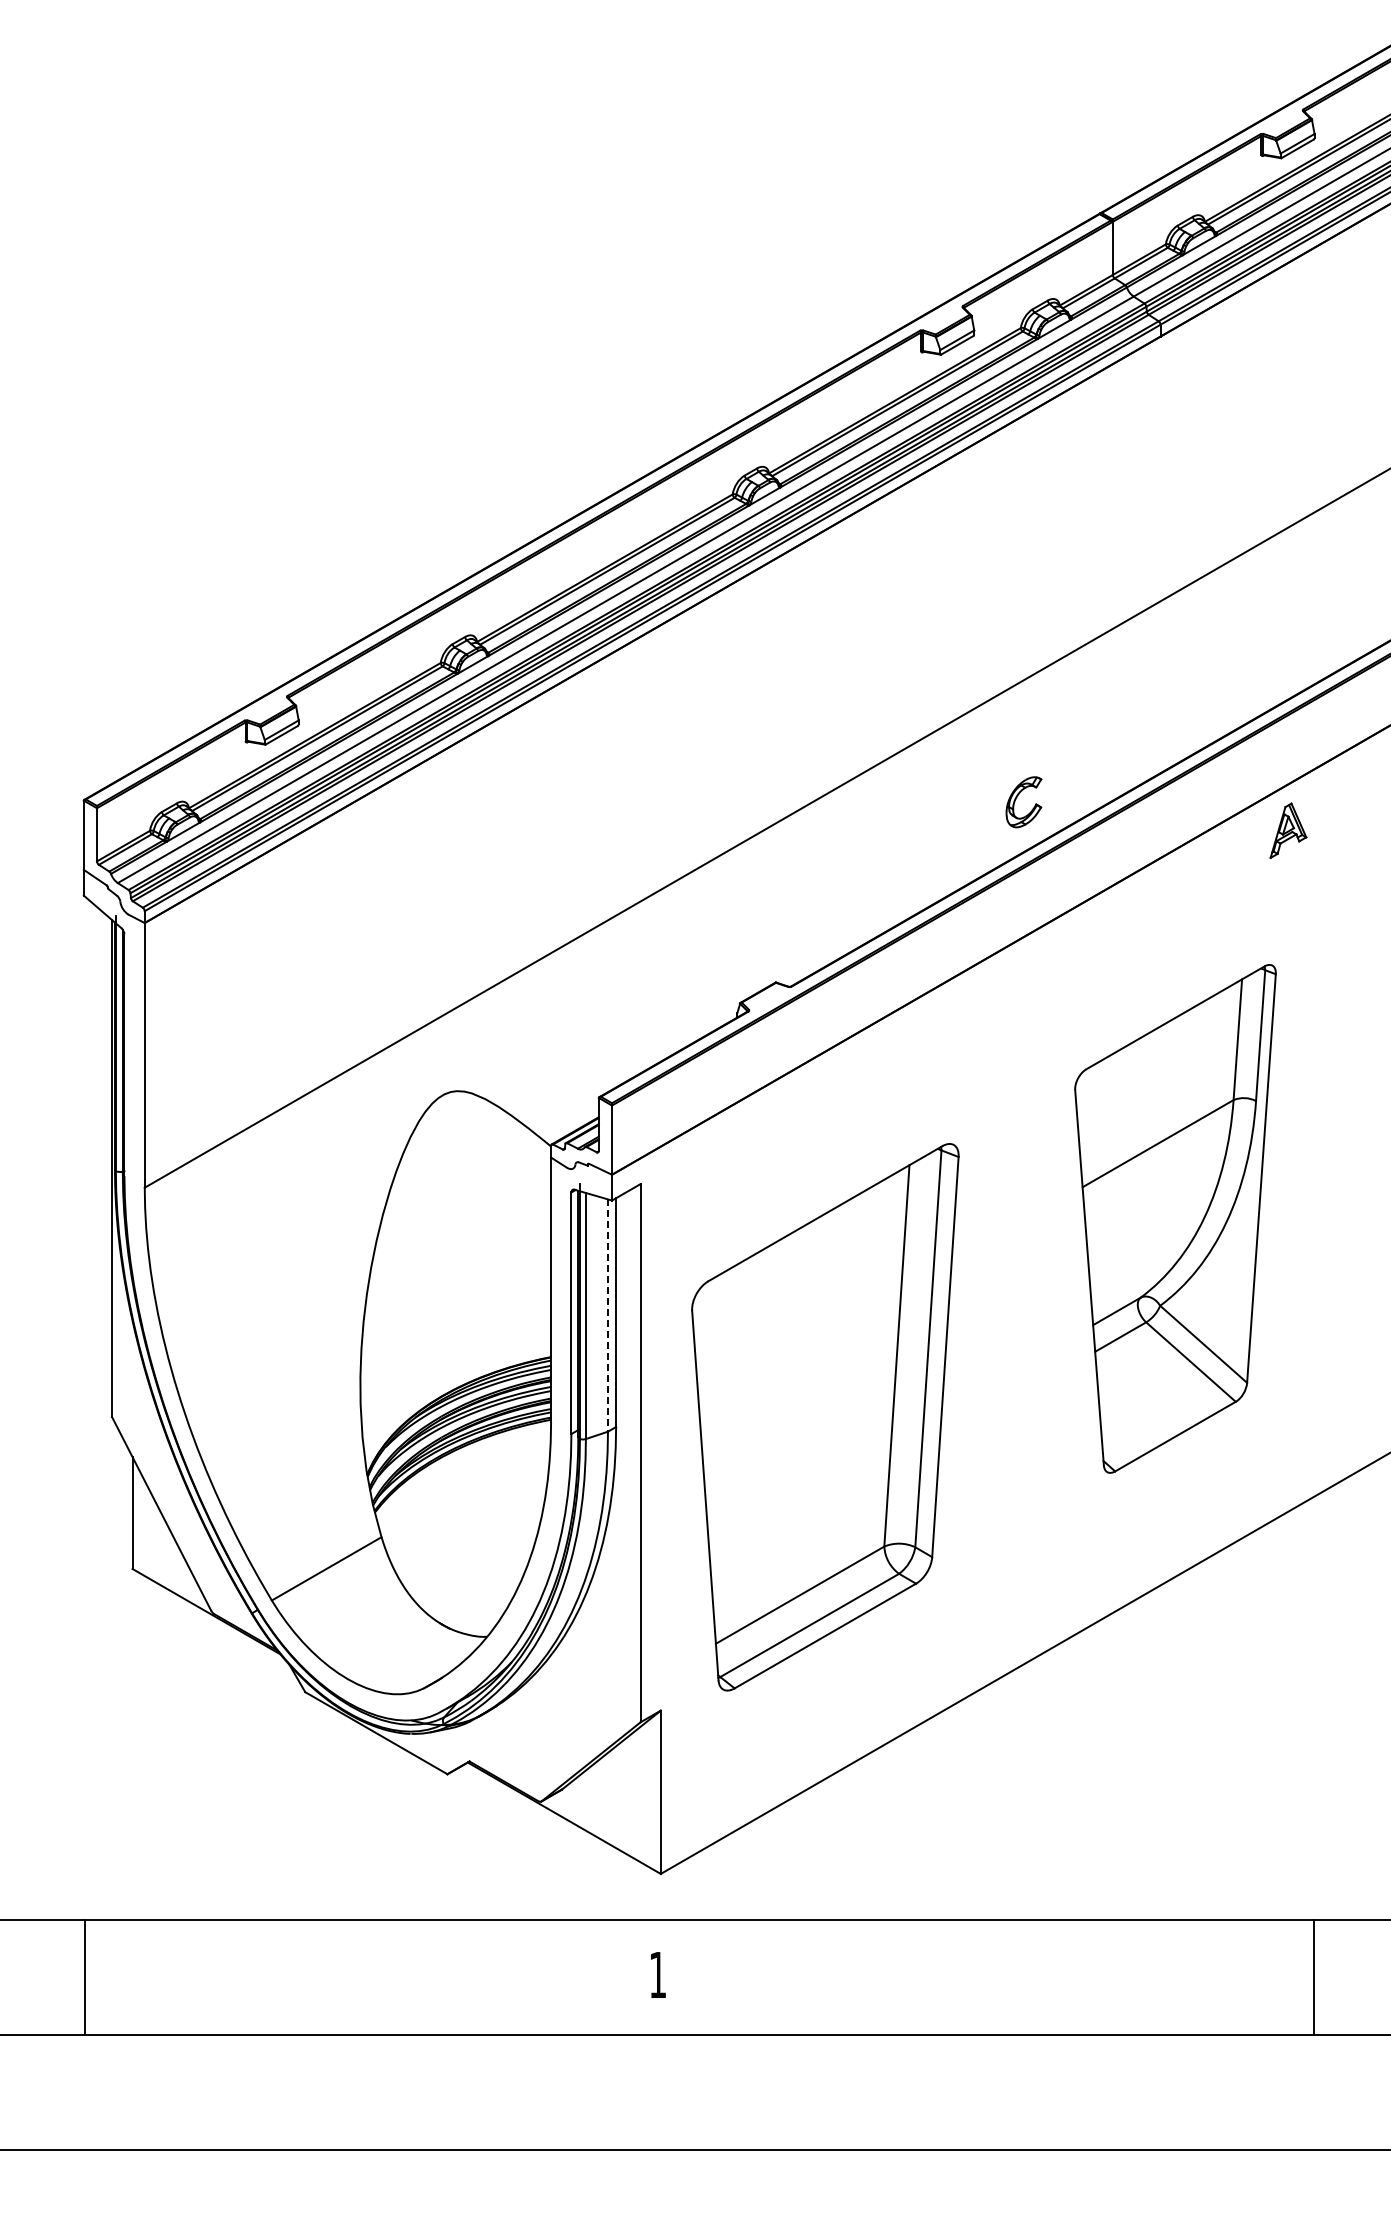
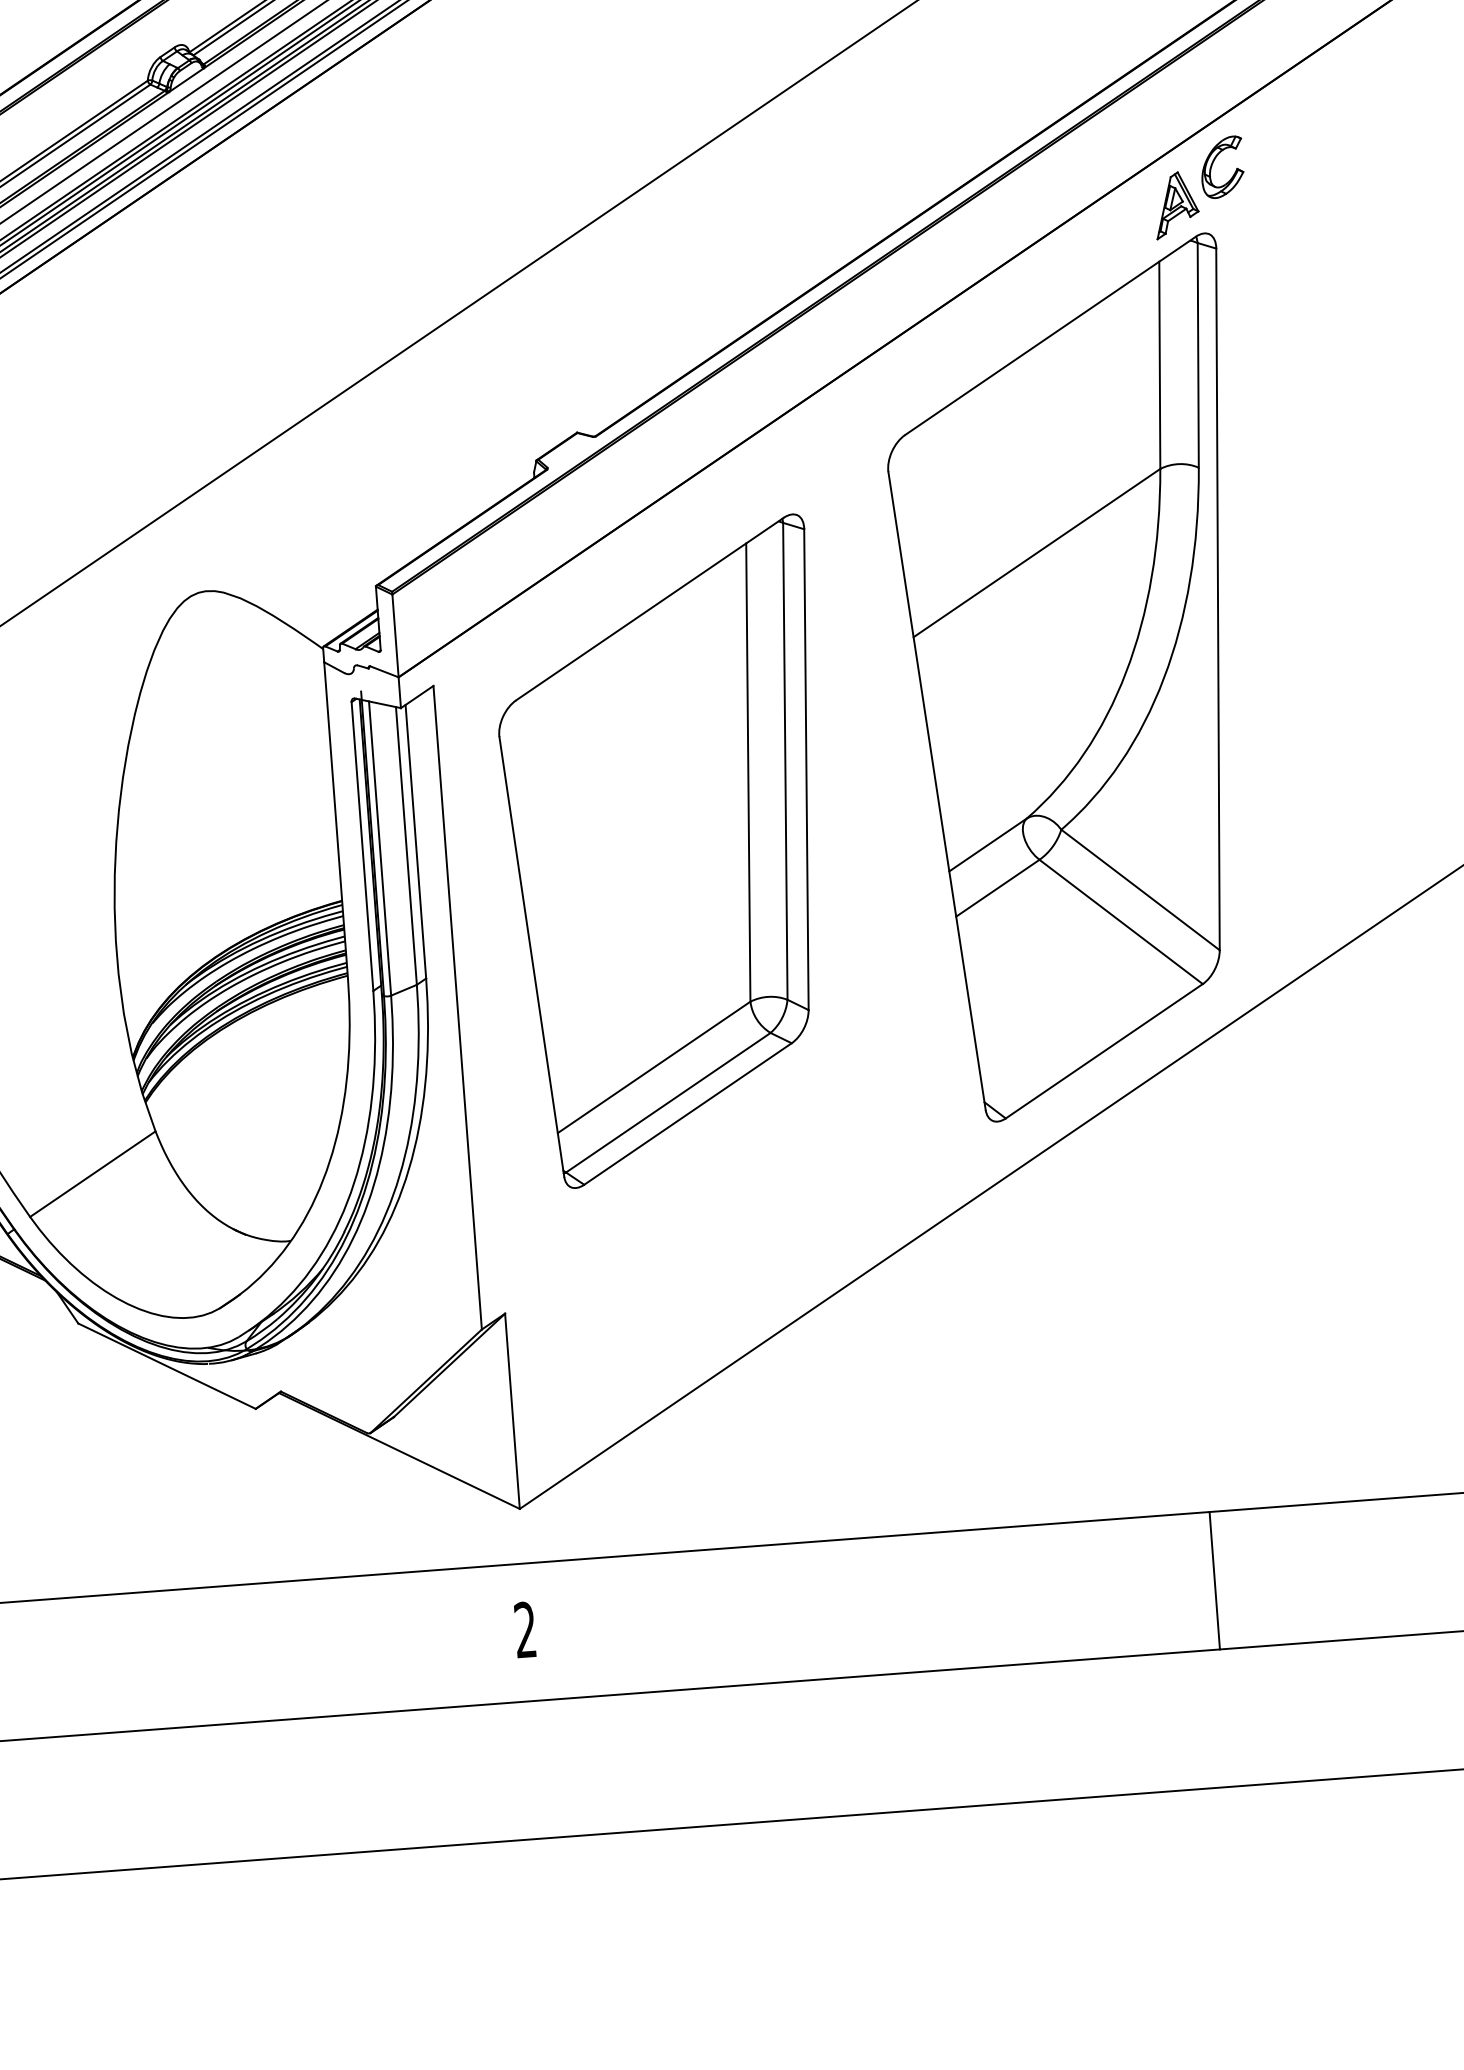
part: (1016, 799) -> (1213, 164), moved
part: (1175, 1218) -> (1076, 678), size x1.43
line: (607, 1316) -> (405, 847), dashed -> solid
part: (825, 1417) -> (668, 852), moved
text: (657, 1974) -> (524, 1629), 1 -> 2
line: (1314, 1976) -> (1214, 1579), moved

